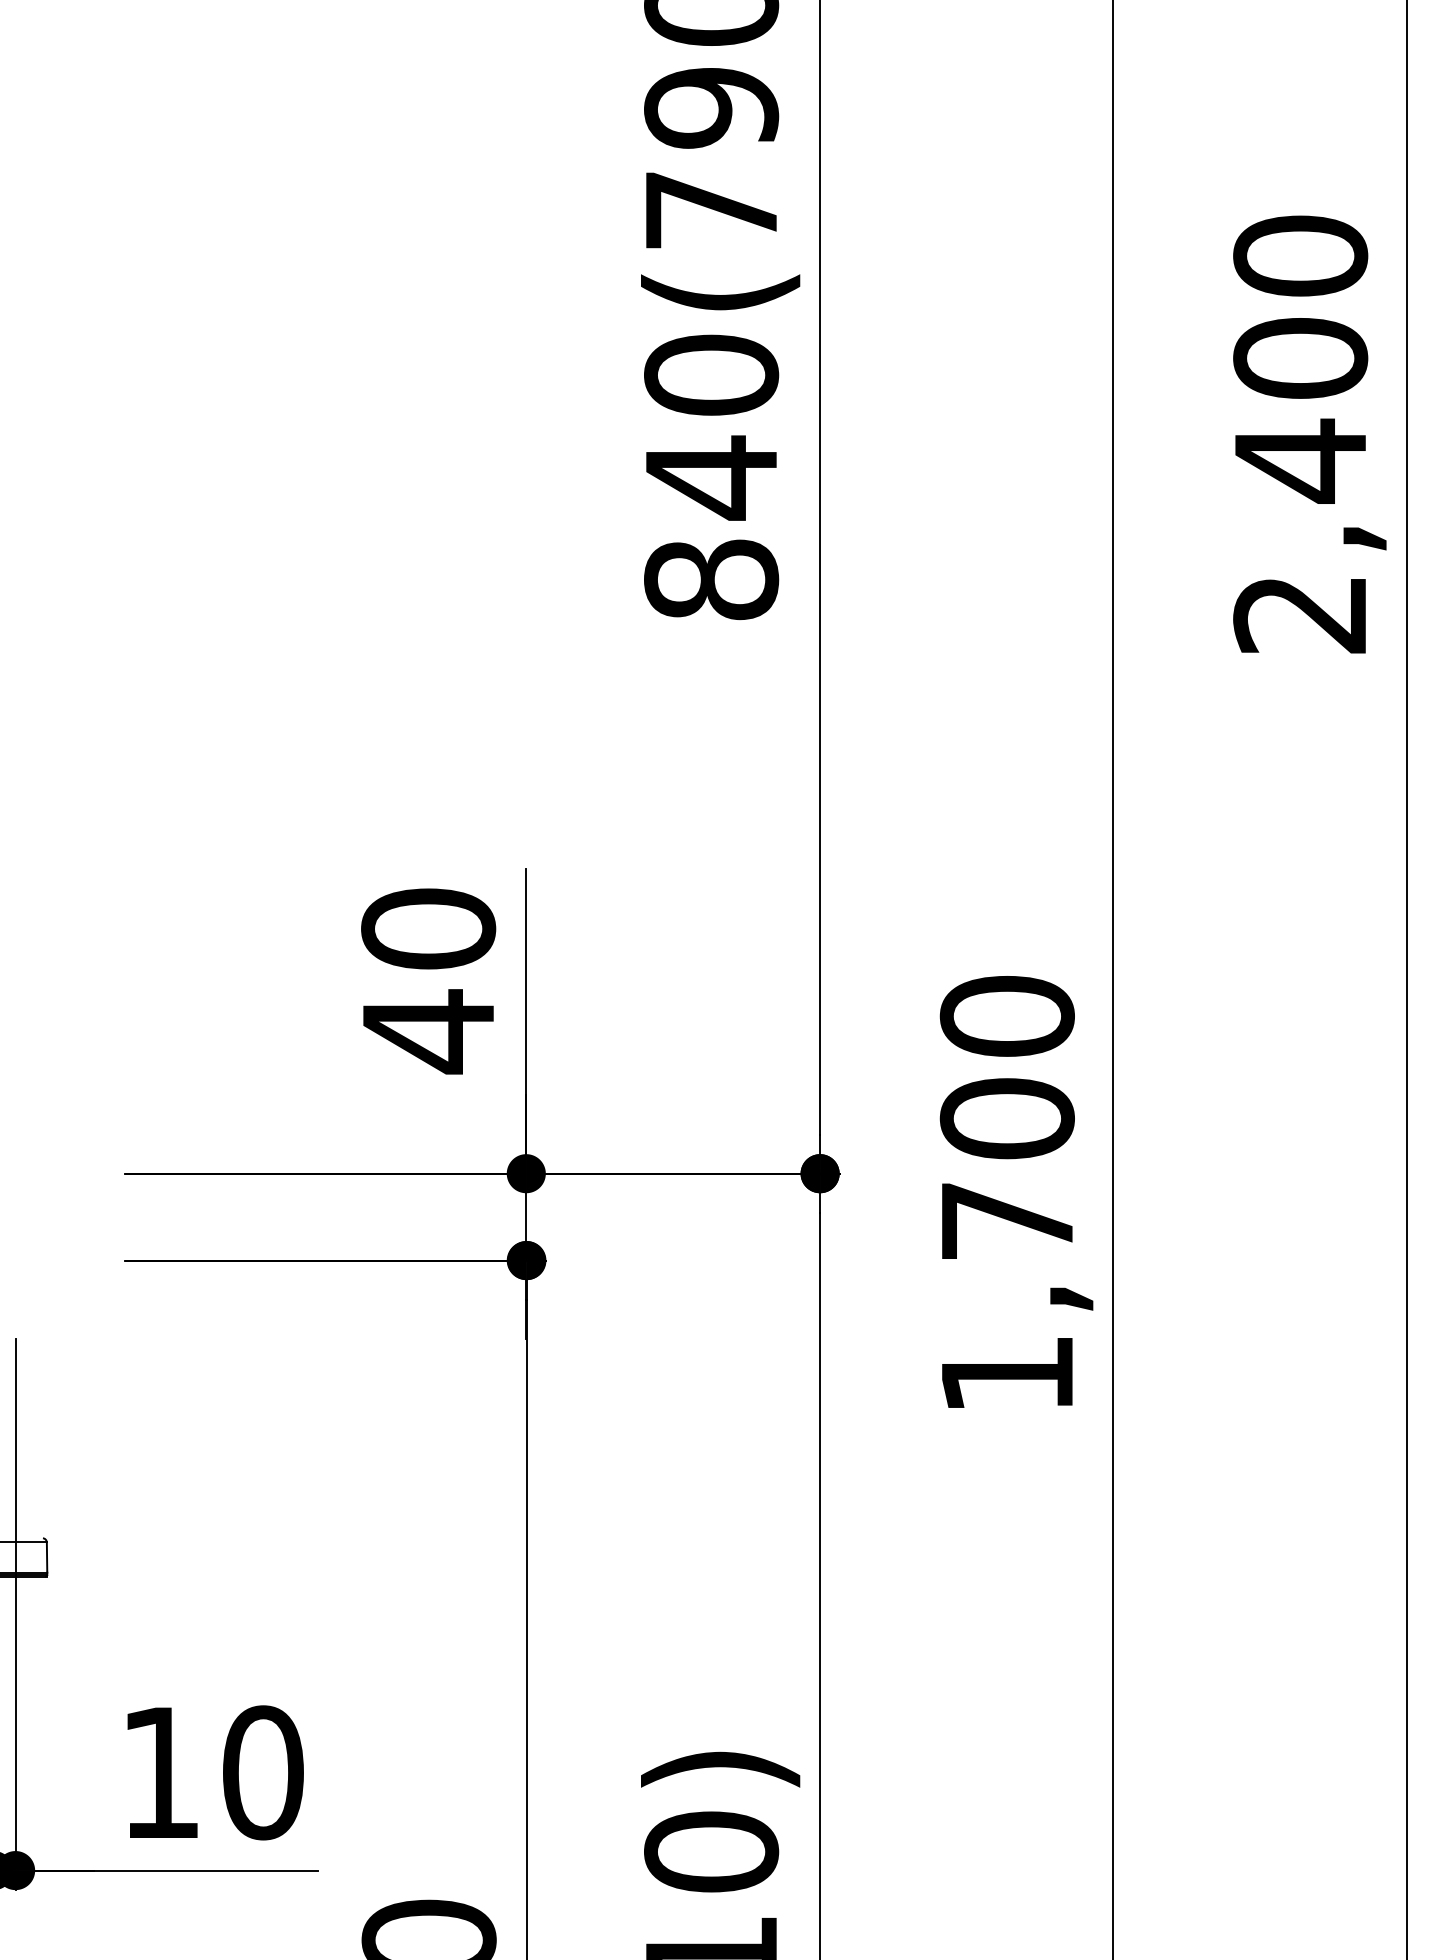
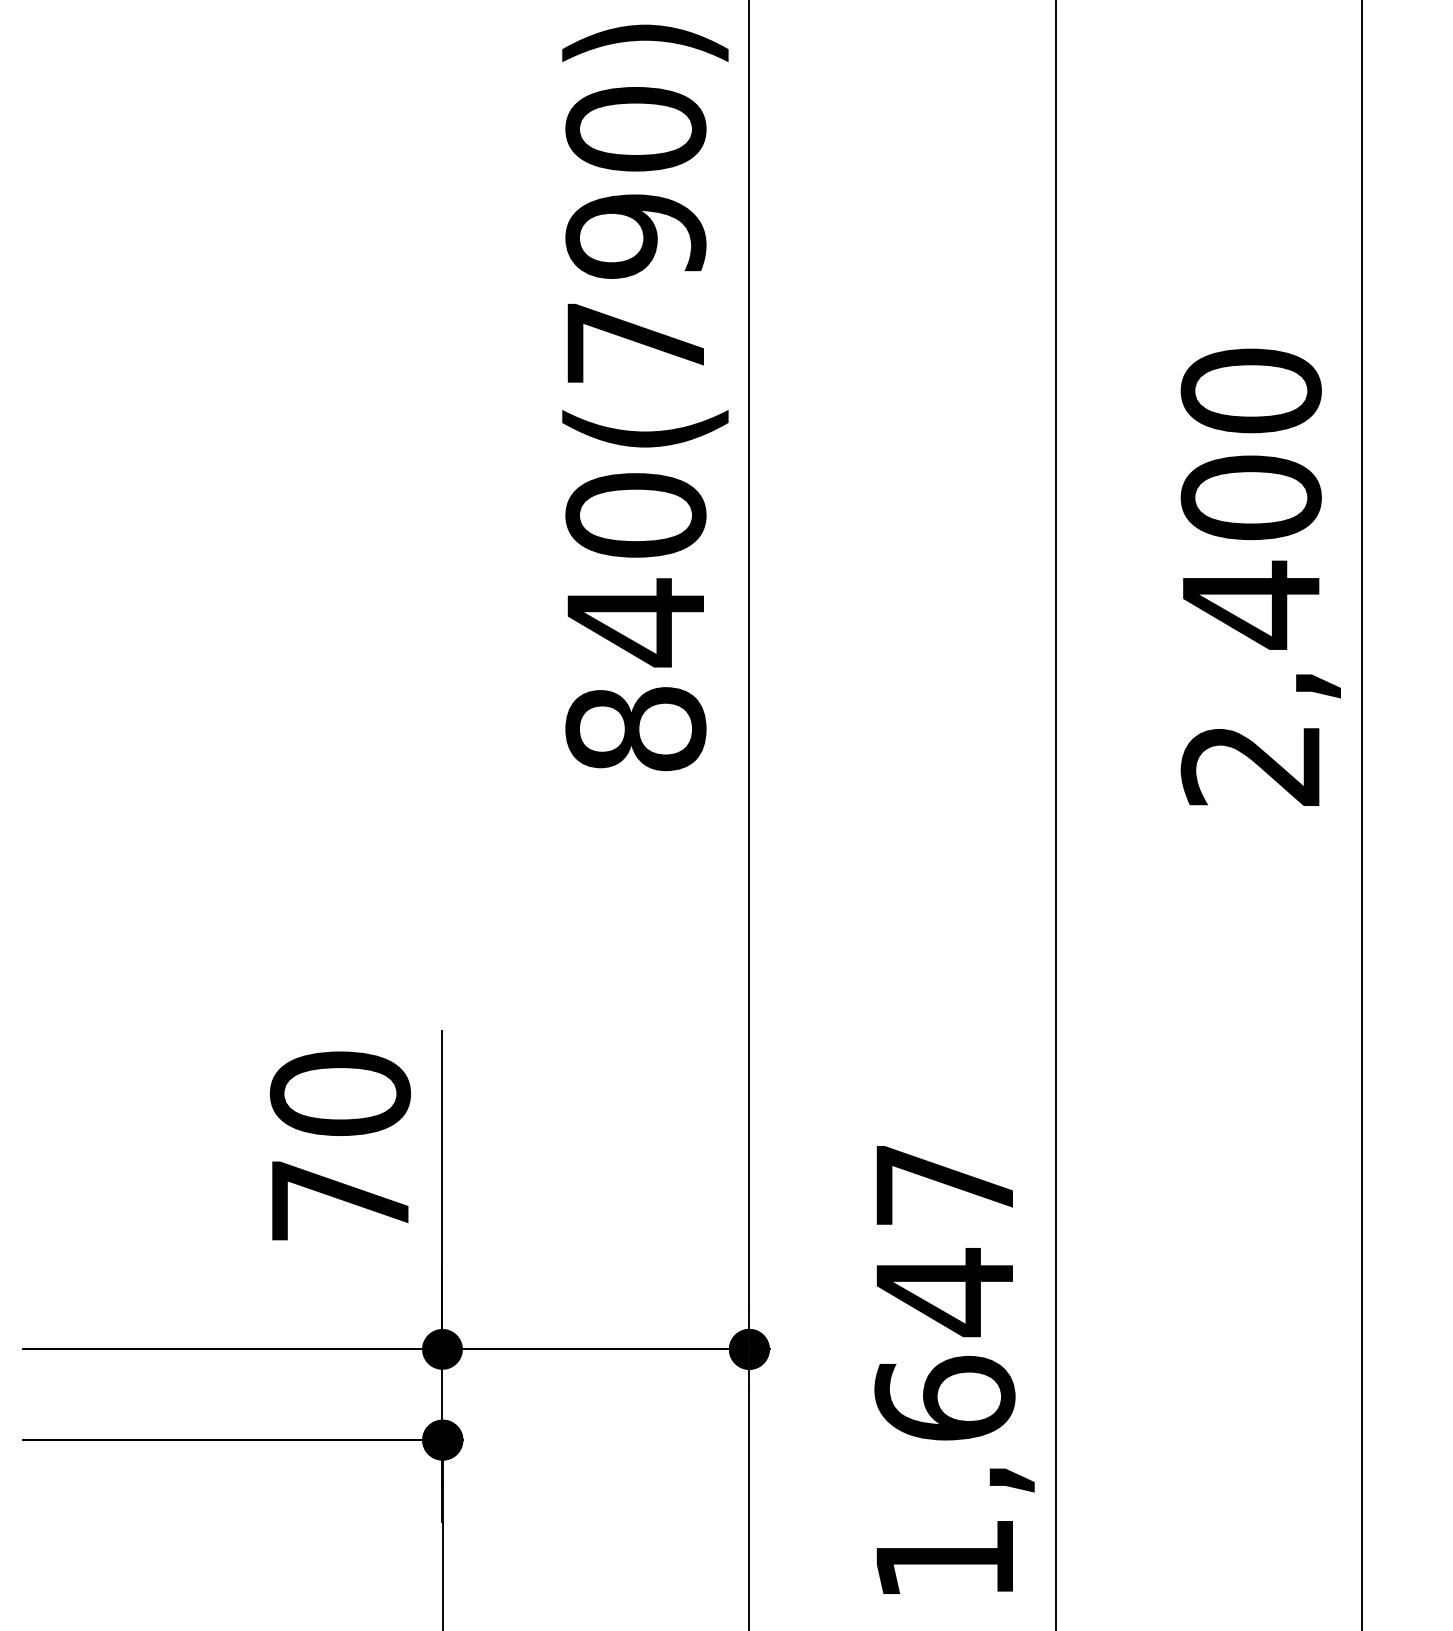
text: (428, 1031) -> (340, 1200), 40 -> 70
text: (1006, 1118) -> (944, 1291), 1,700 -> 1,647

